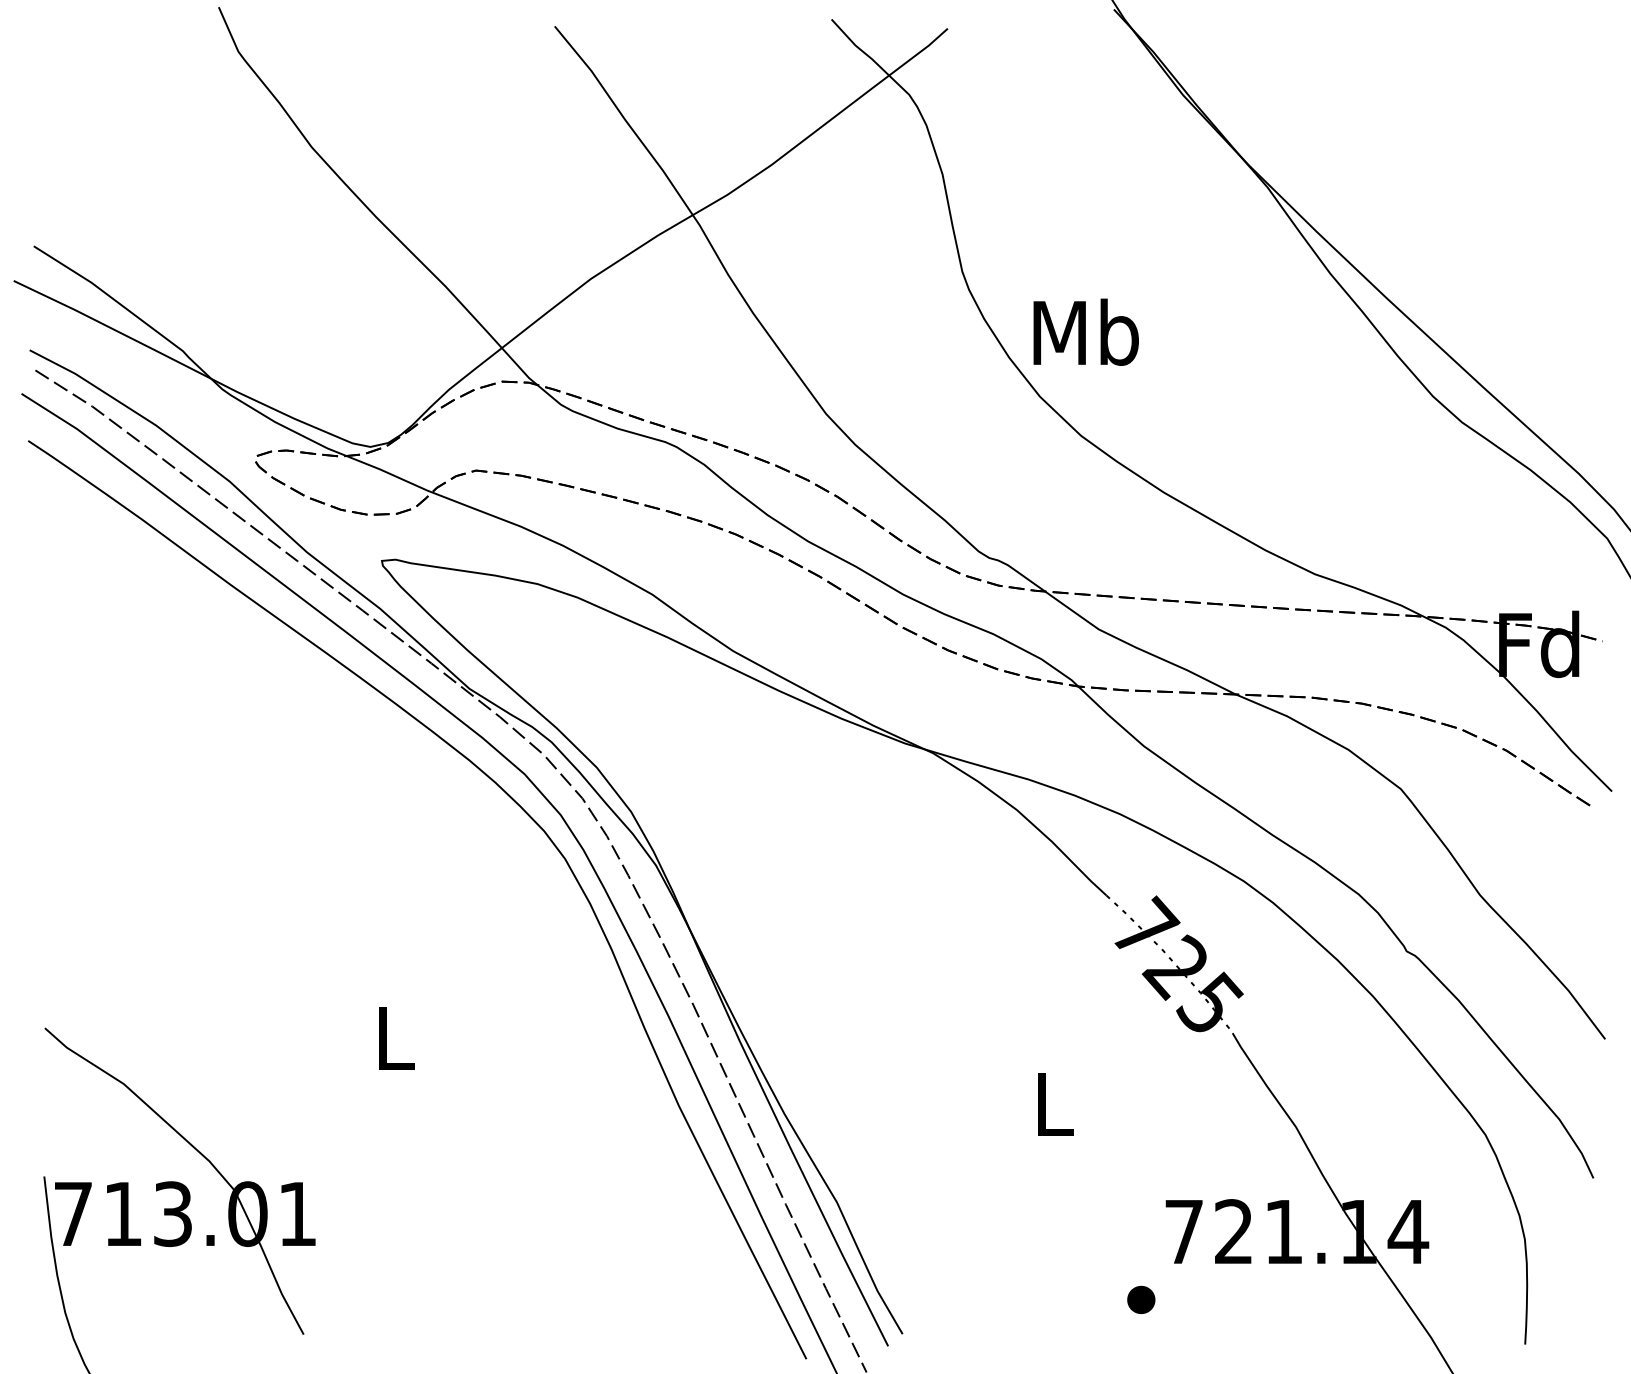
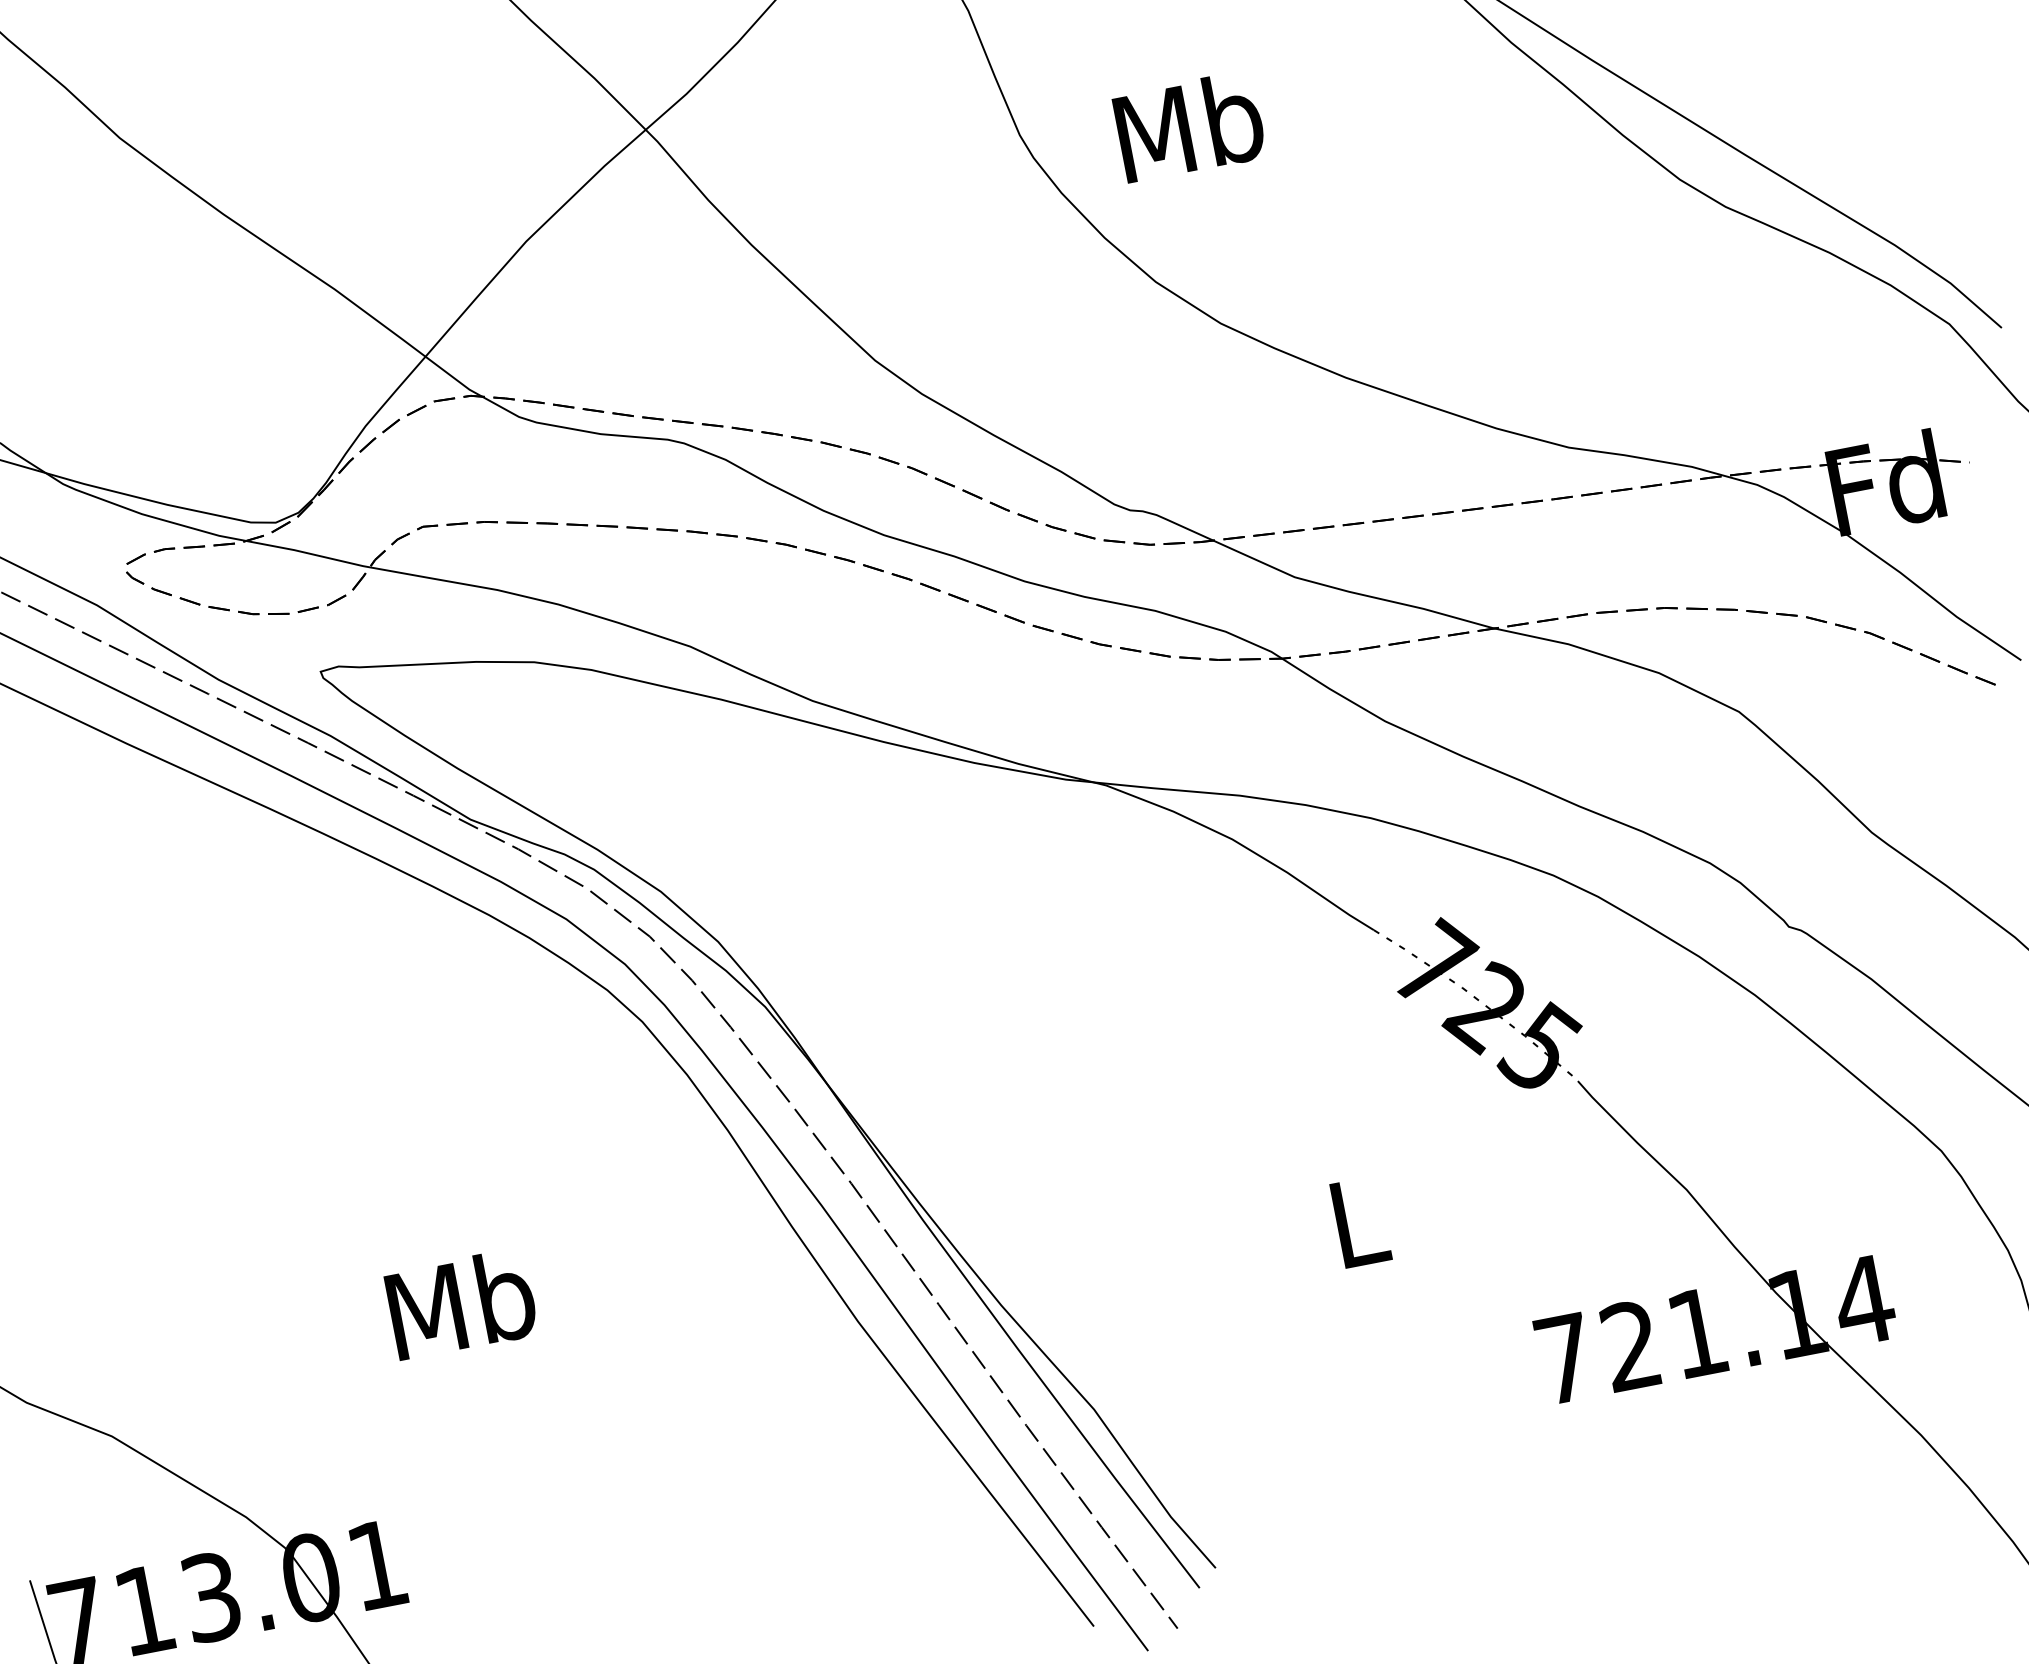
text: (1085, 331) -> (1188, 125), moved
text: (394, 1037) -> (461, 1304), L -> Mb
part: (1141, 1299) -> (1525, 1459), removed

